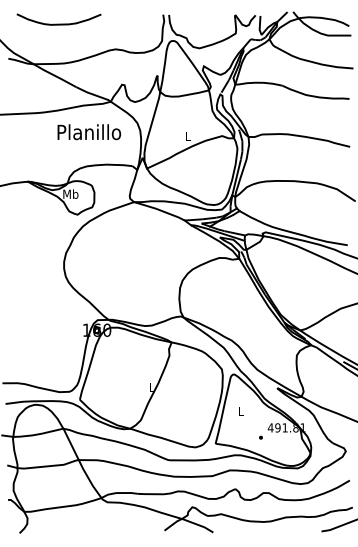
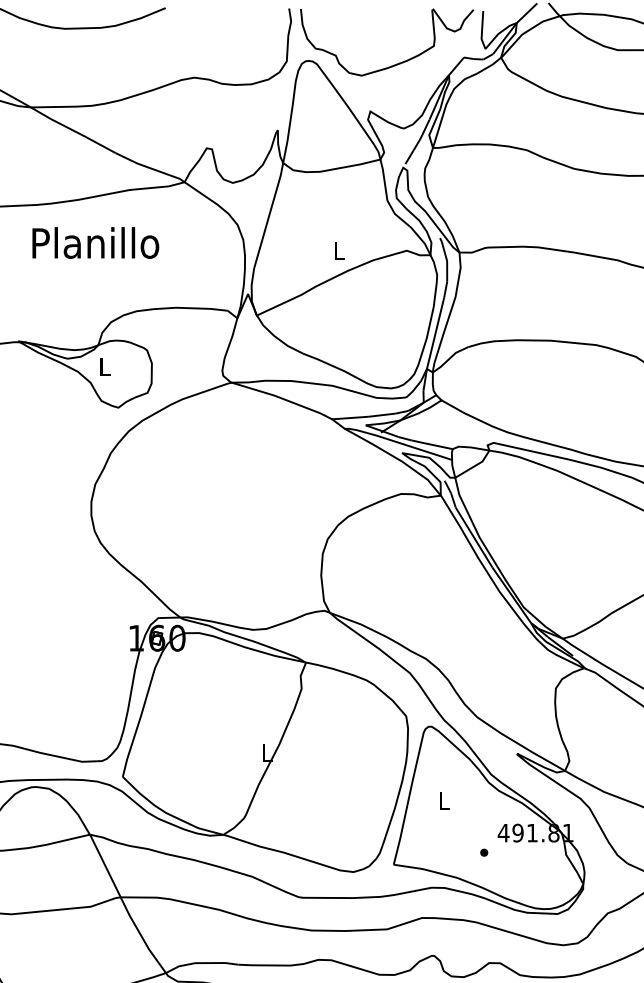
text: (89, 132) -> (96, 243), moved
text: (70, 193) -> (104, 365), Mb -> L

